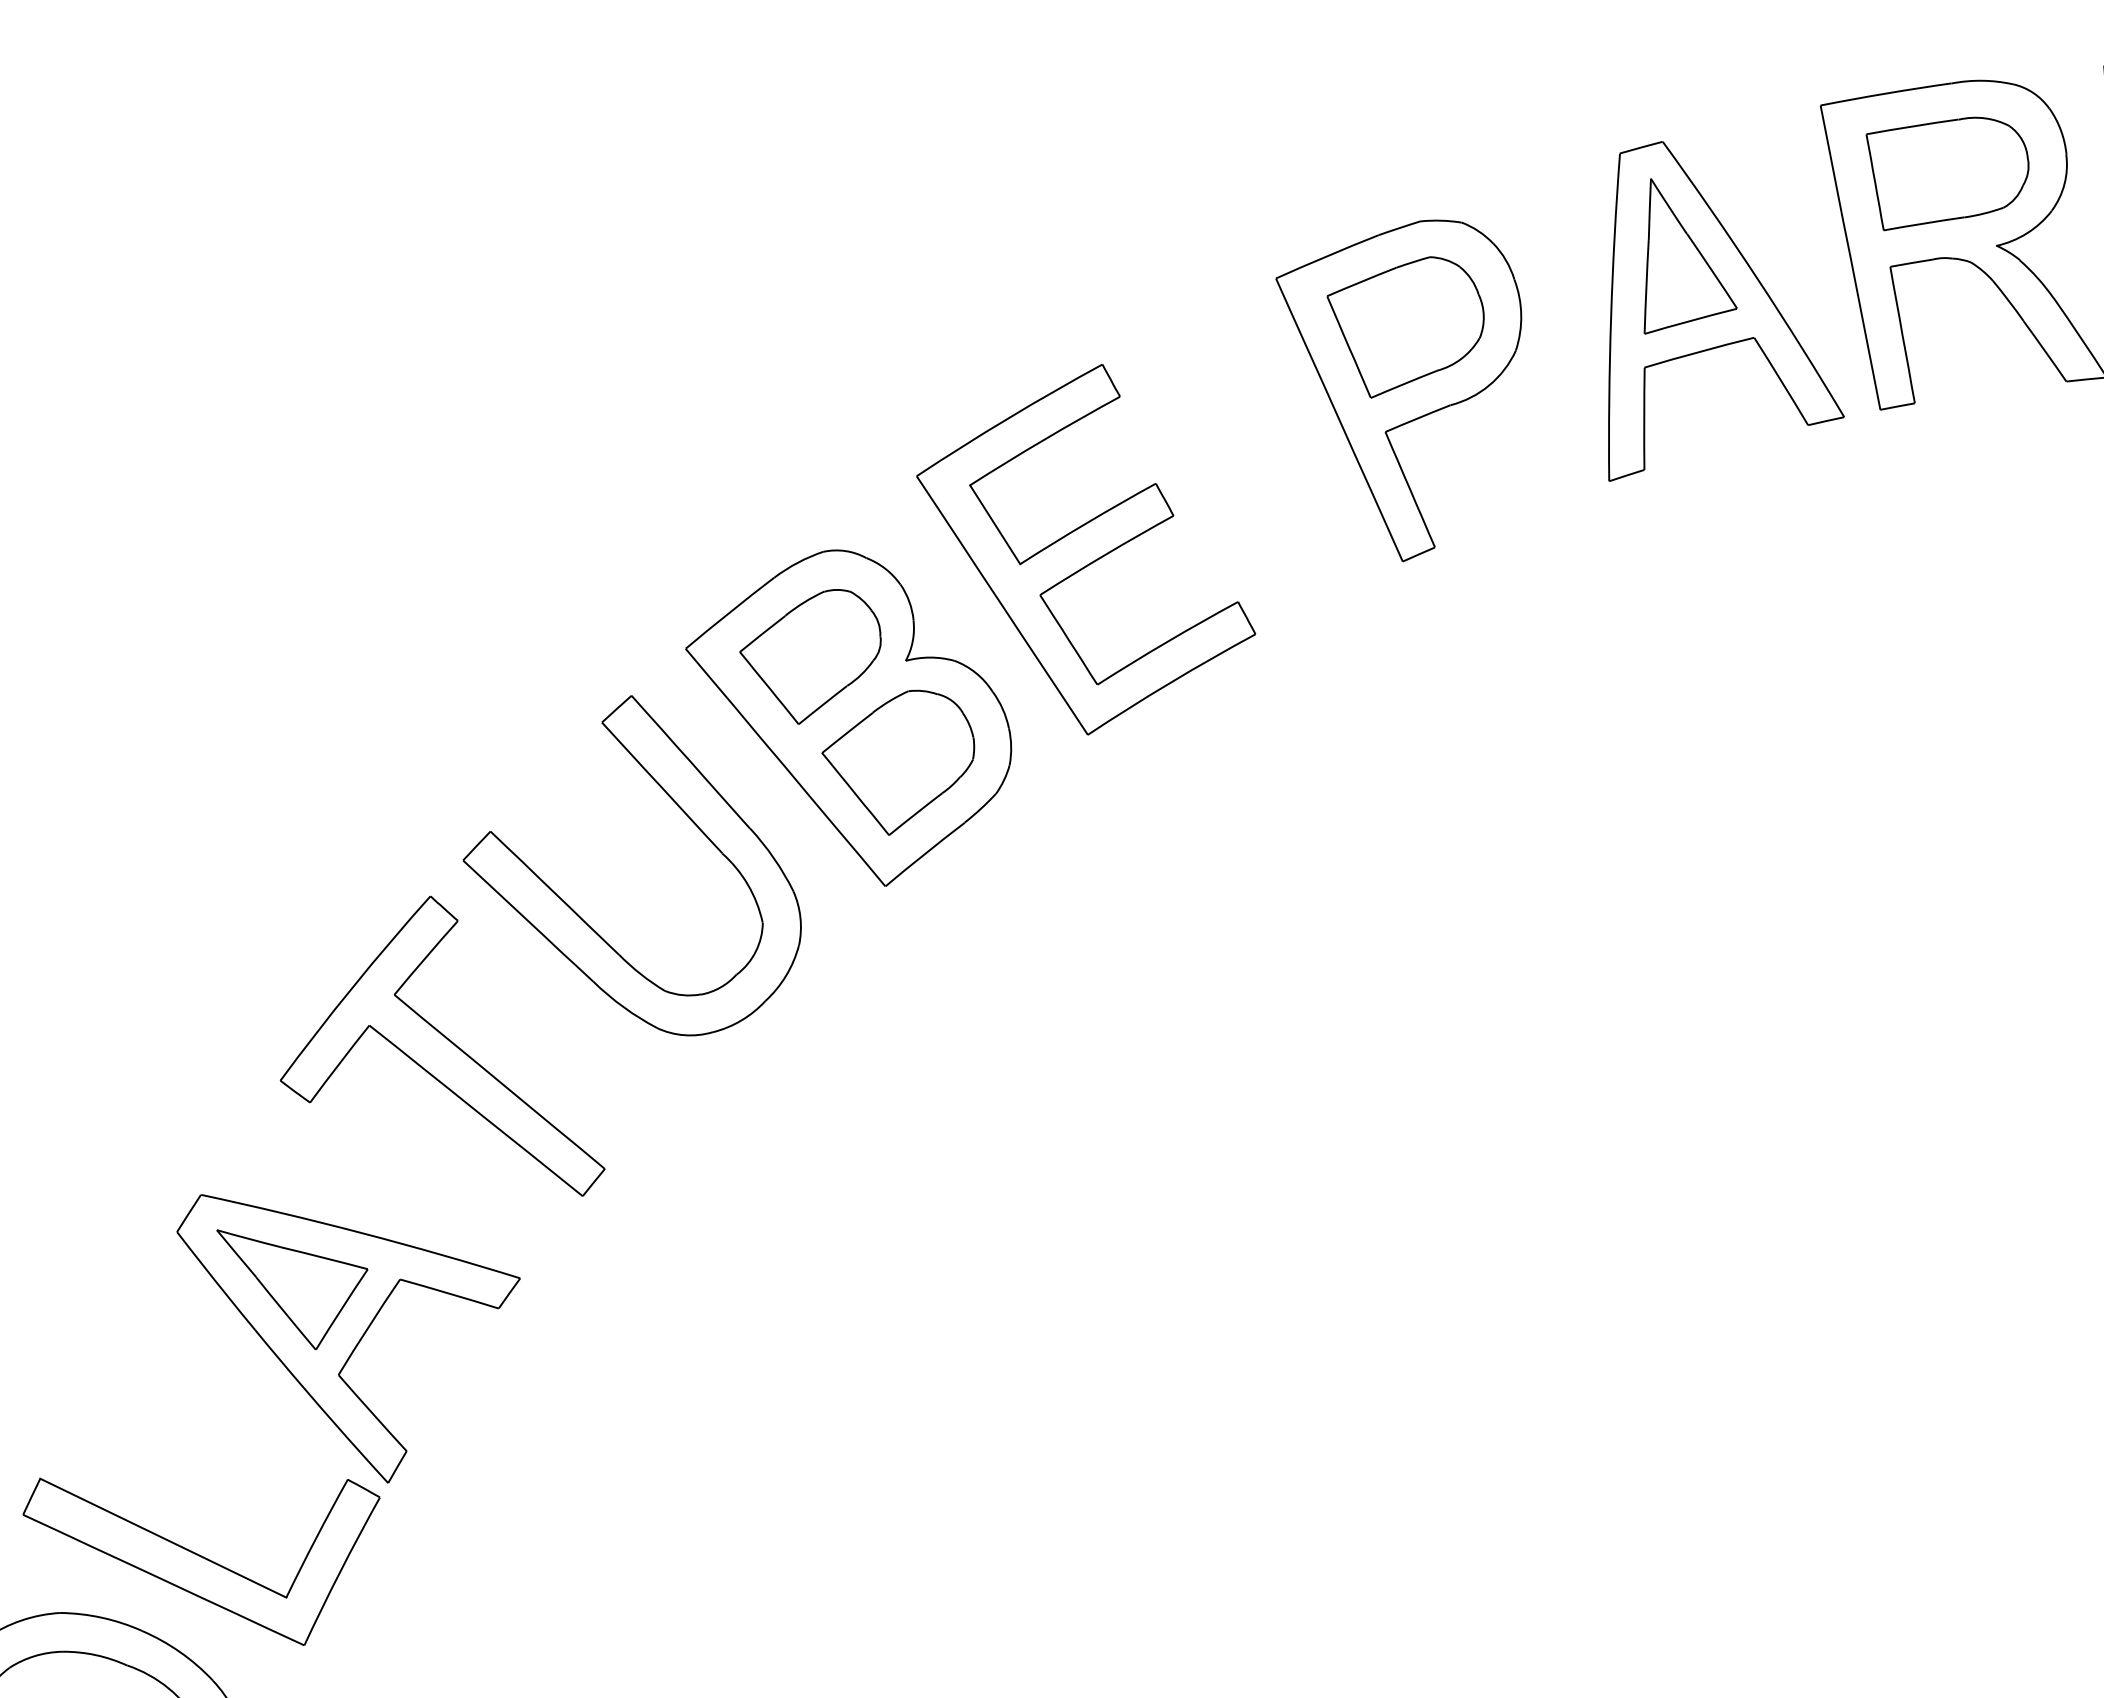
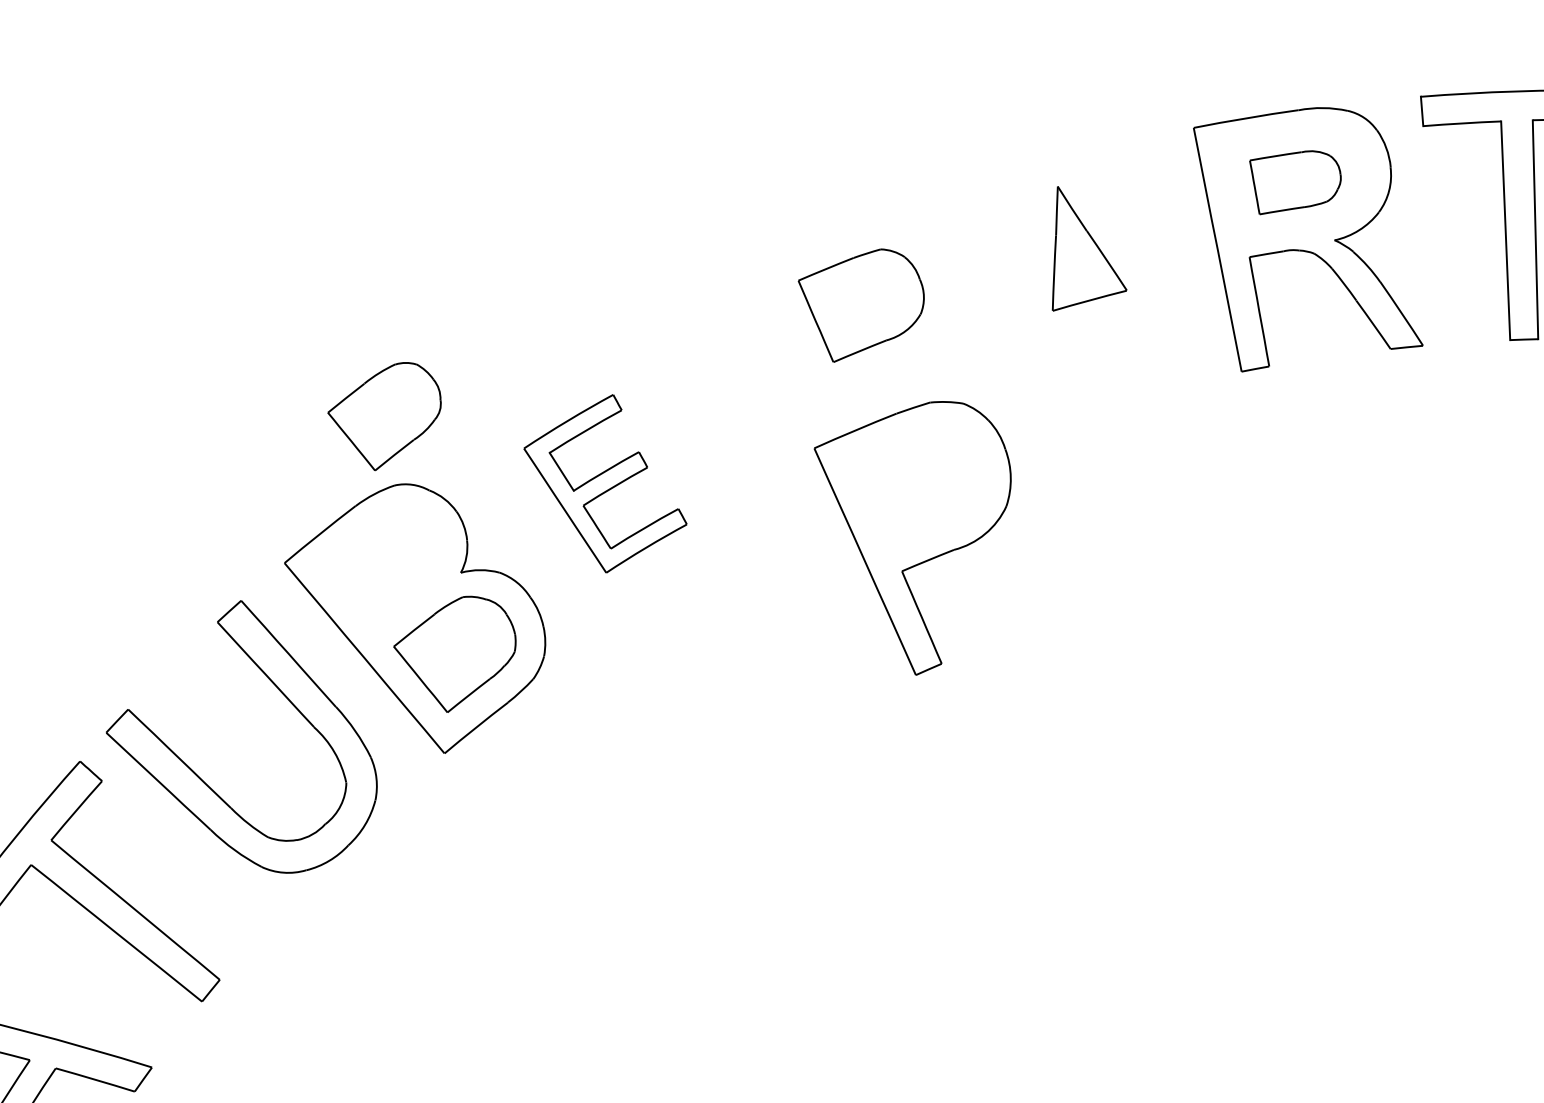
part: (1947, 173) -> (1295, 182), size x0.7
part: (1726, 311) -> (1118, 292), removed
part: (1398, 390) -> (912, 538), moved
part: (1086, 549) -> (605, 483), size x0.6
part: (810, 656) -> (384, 416), moved

